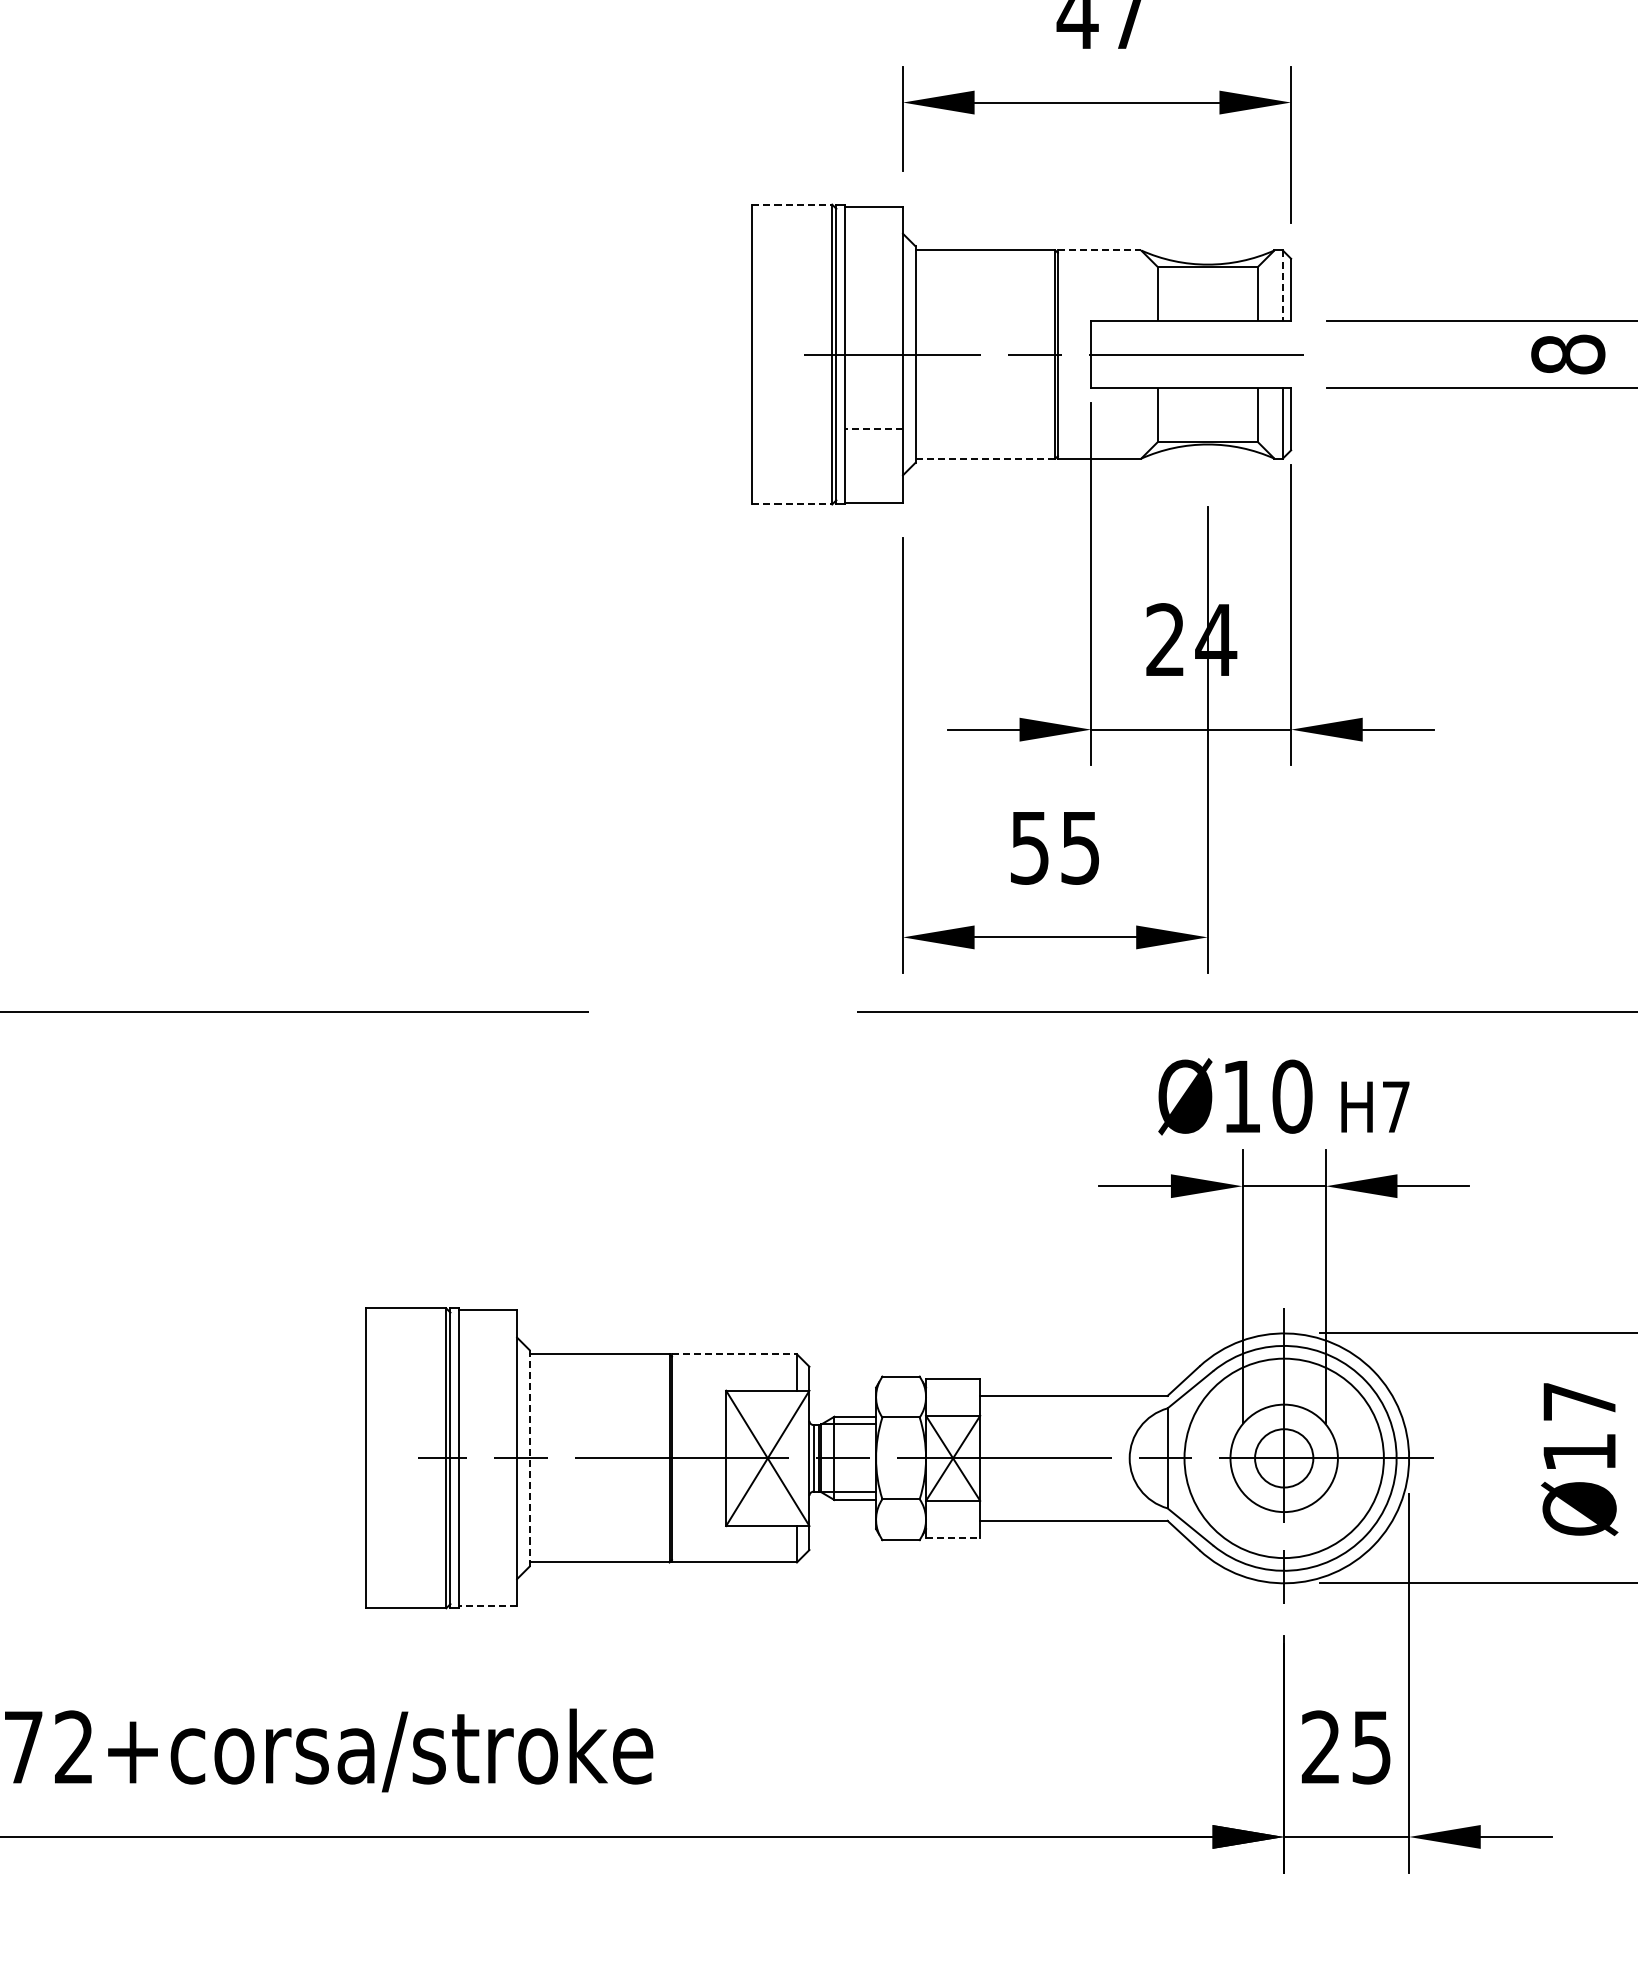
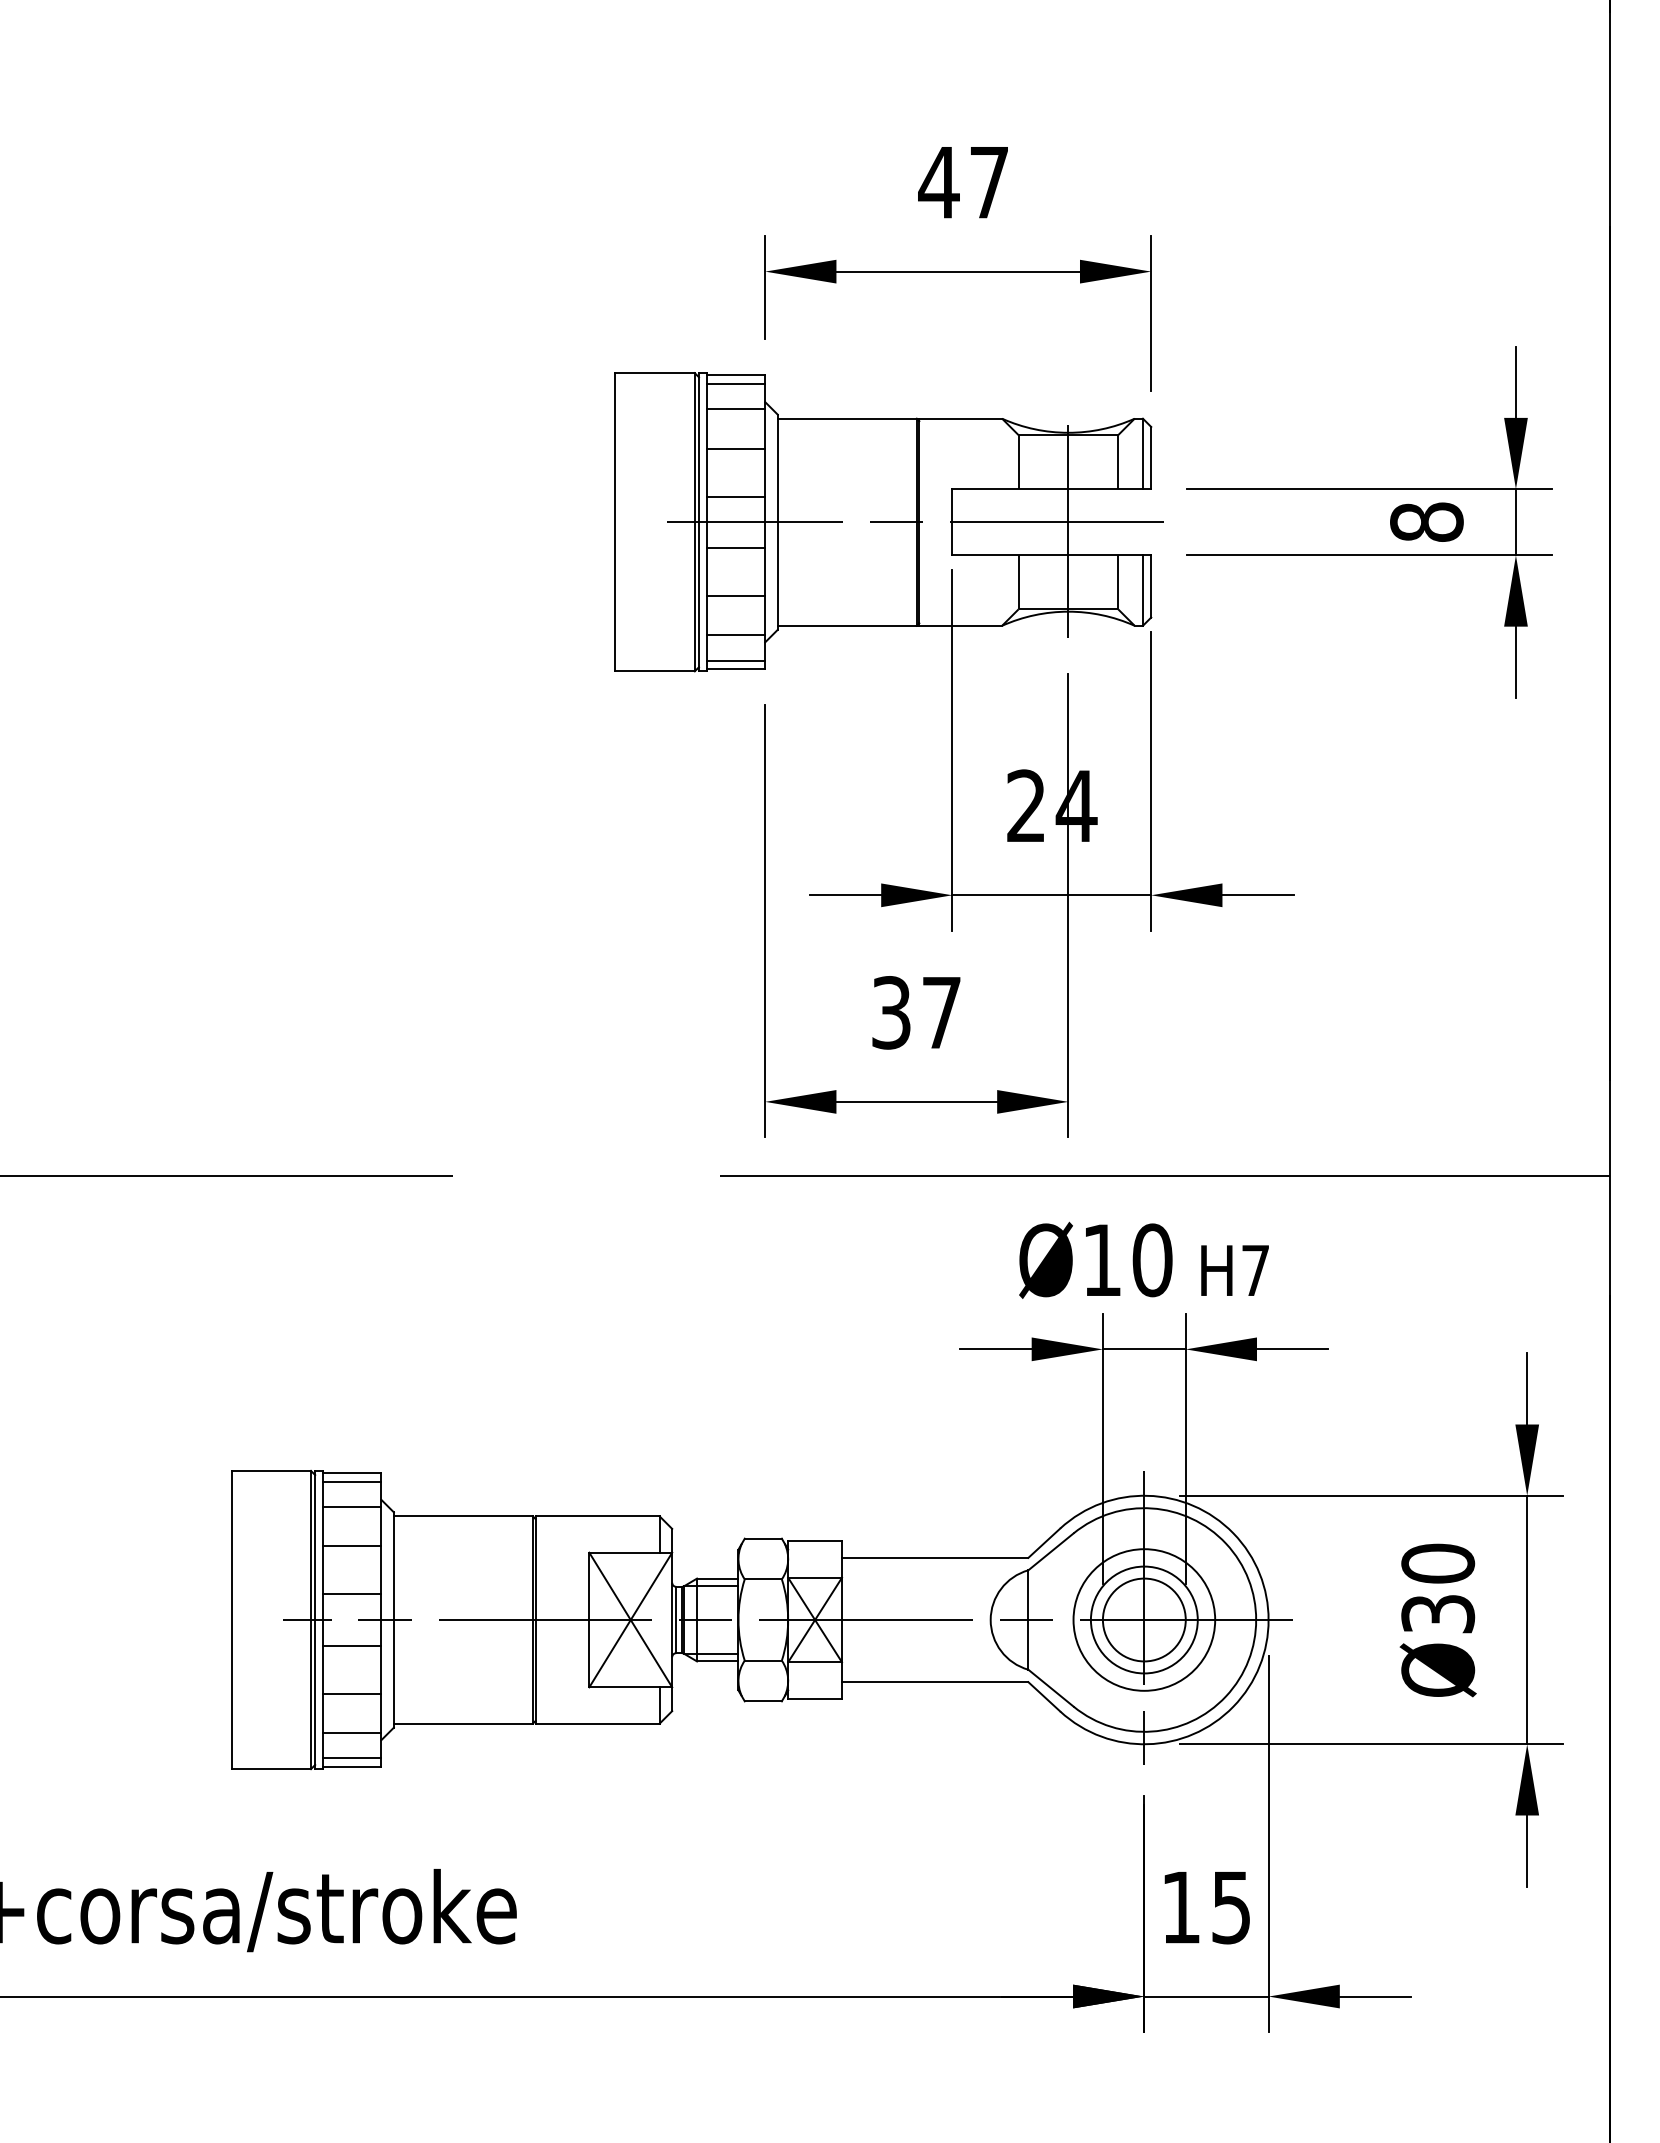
line: (792, 205) -> (655, 373), dashed -> solid
line: (874, 215) -> (736, 383), added
line: (874, 241) -> (736, 409), added
line: (1100, 250) -> (961, 418), dashed -> solid
line: (874, 280) -> (736, 448), added
line: (1282, 286) -> (1142, 454), dashed -> solid
line: (874, 328) -> (736, 496), added
line: (1207, 354) -> (1068, 522), added
line: (874, 379) -> (736, 547), added
line: (874, 428) -> (736, 595), dashed -> solid
line: (985, 458) -> (847, 625), dashed -> solid
line: (874, 468) -> (736, 635), added
line: (874, 493) -> (736, 660), added
line: (792, 504) -> (655, 671), dashed -> solid
text: (1055, 847) -> (916, 1012), 55 -> 37
line: (487, 1319) -> (352, 1481), added
line: (487, 1345) -> (352, 1507), added
line: (735, 1354) -> (598, 1516), dashed -> solid
line: (487, 1384) -> (352, 1546), added
text: (1579, 1426) -> (1438, 1588), Ø17 -> Ø30
line: (487, 1432) -> (352, 1594), added
circle: (1283, 1457) -> (1143, 1619), size x1.43
circle: (1284, 1457) -> (1144, 1619), size x0.71
line: (529, 1458) -> (393, 1620), dashed -> solid
line: (487, 1483) -> (352, 1645), added
line: (487, 1532) -> (352, 1693), added
line: (953, 1537) -> (815, 1698), dashed -> solid
line: (487, 1571) -> (352, 1732), added
line: (487, 1597) -> (352, 1758), added
line: (487, 1606) -> (352, 1767), dashed -> solid
text: (1320, 1746) -> (1180, 1906), 25 -> 15

